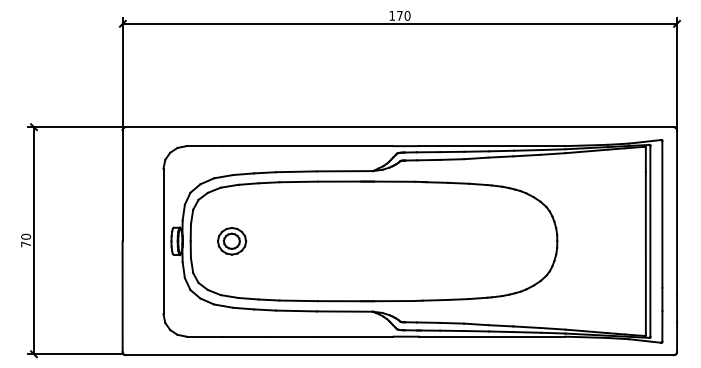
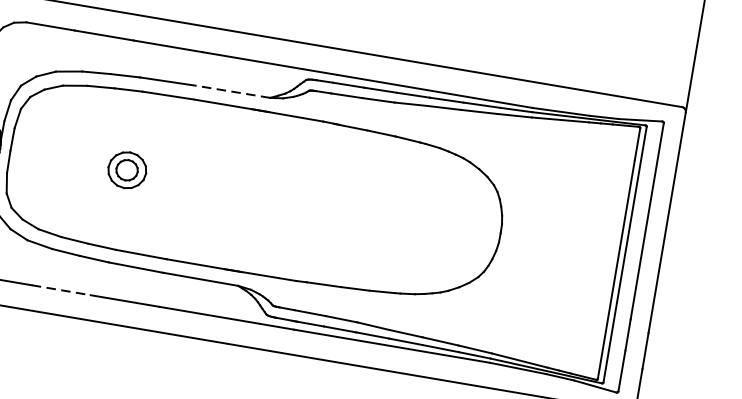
line: (345, 171) -> (233, 92), solid -> dashed
part: (232, 241) -> (127, 170), moved
line: (245, 336) -> (62, 290), solid -> dashed

